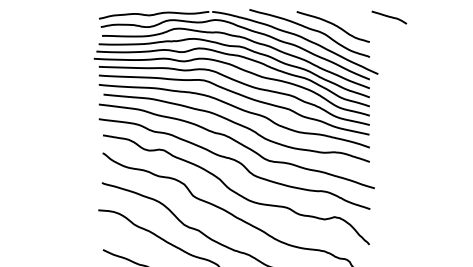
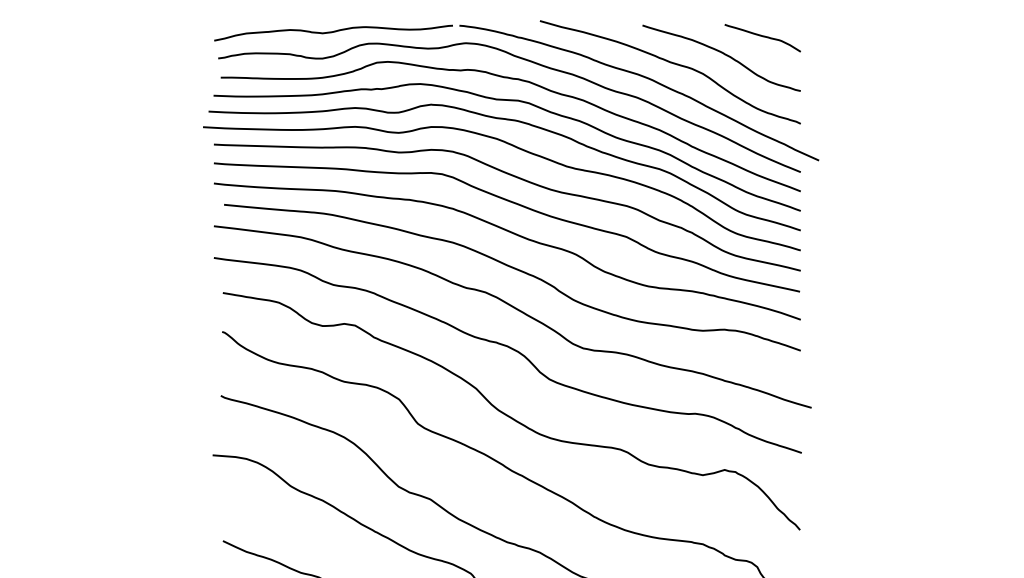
curve: (389, 17) -> (763, 37), moved

